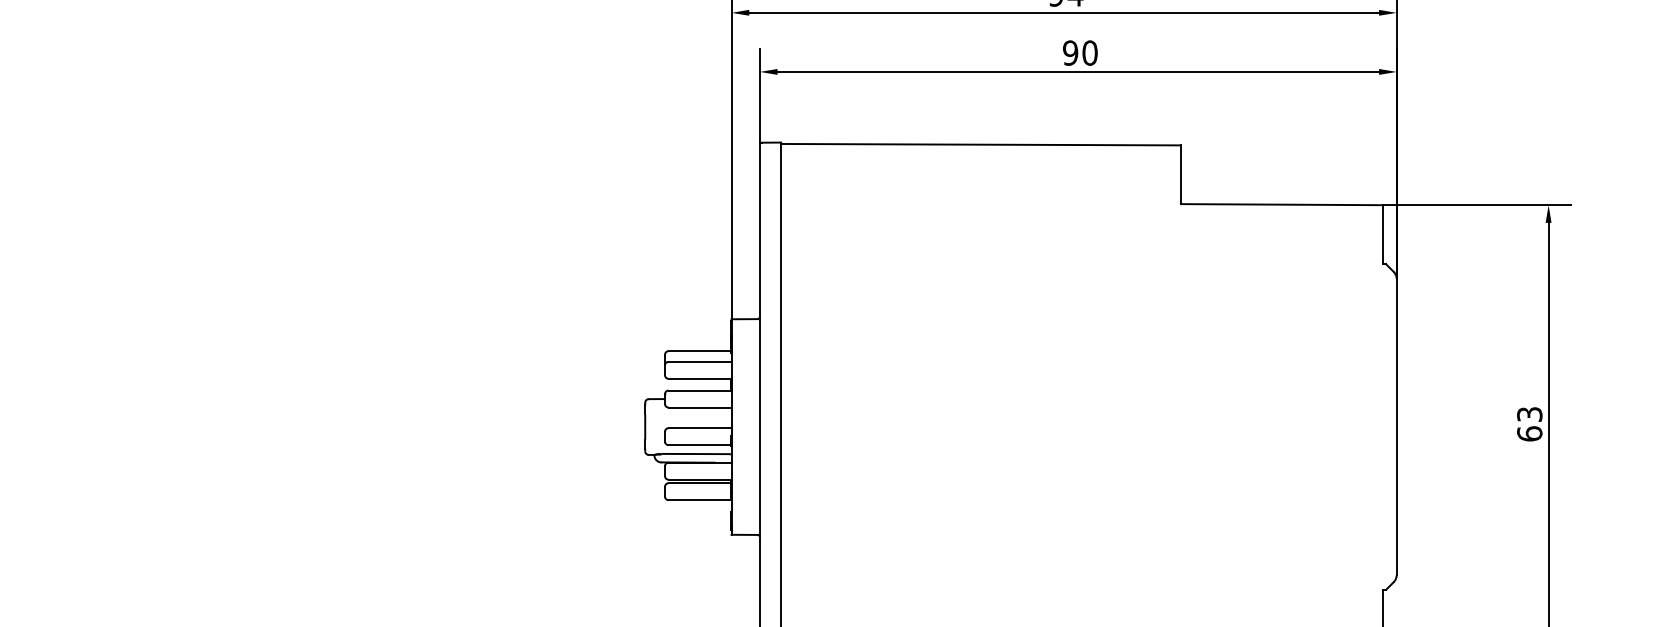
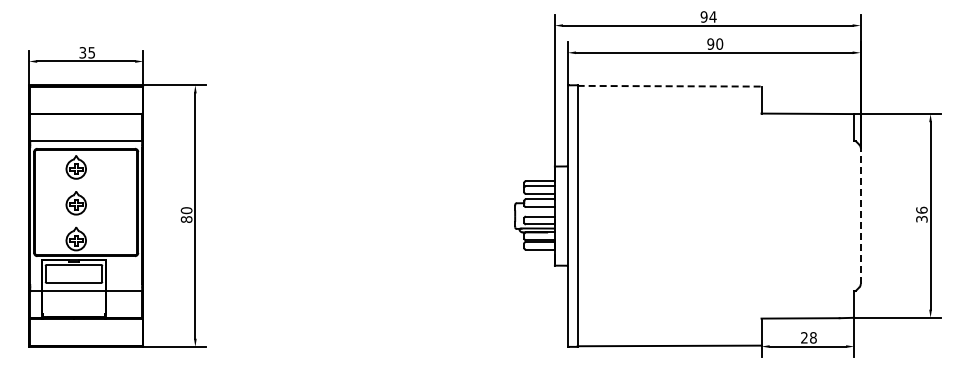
line: (980, 145) -> (669, 86), solid -> dashed
text: (1528, 423) -> (921, 214), 63 -> 36
line: (1396, 427) -> (860, 216), solid -> dashed

